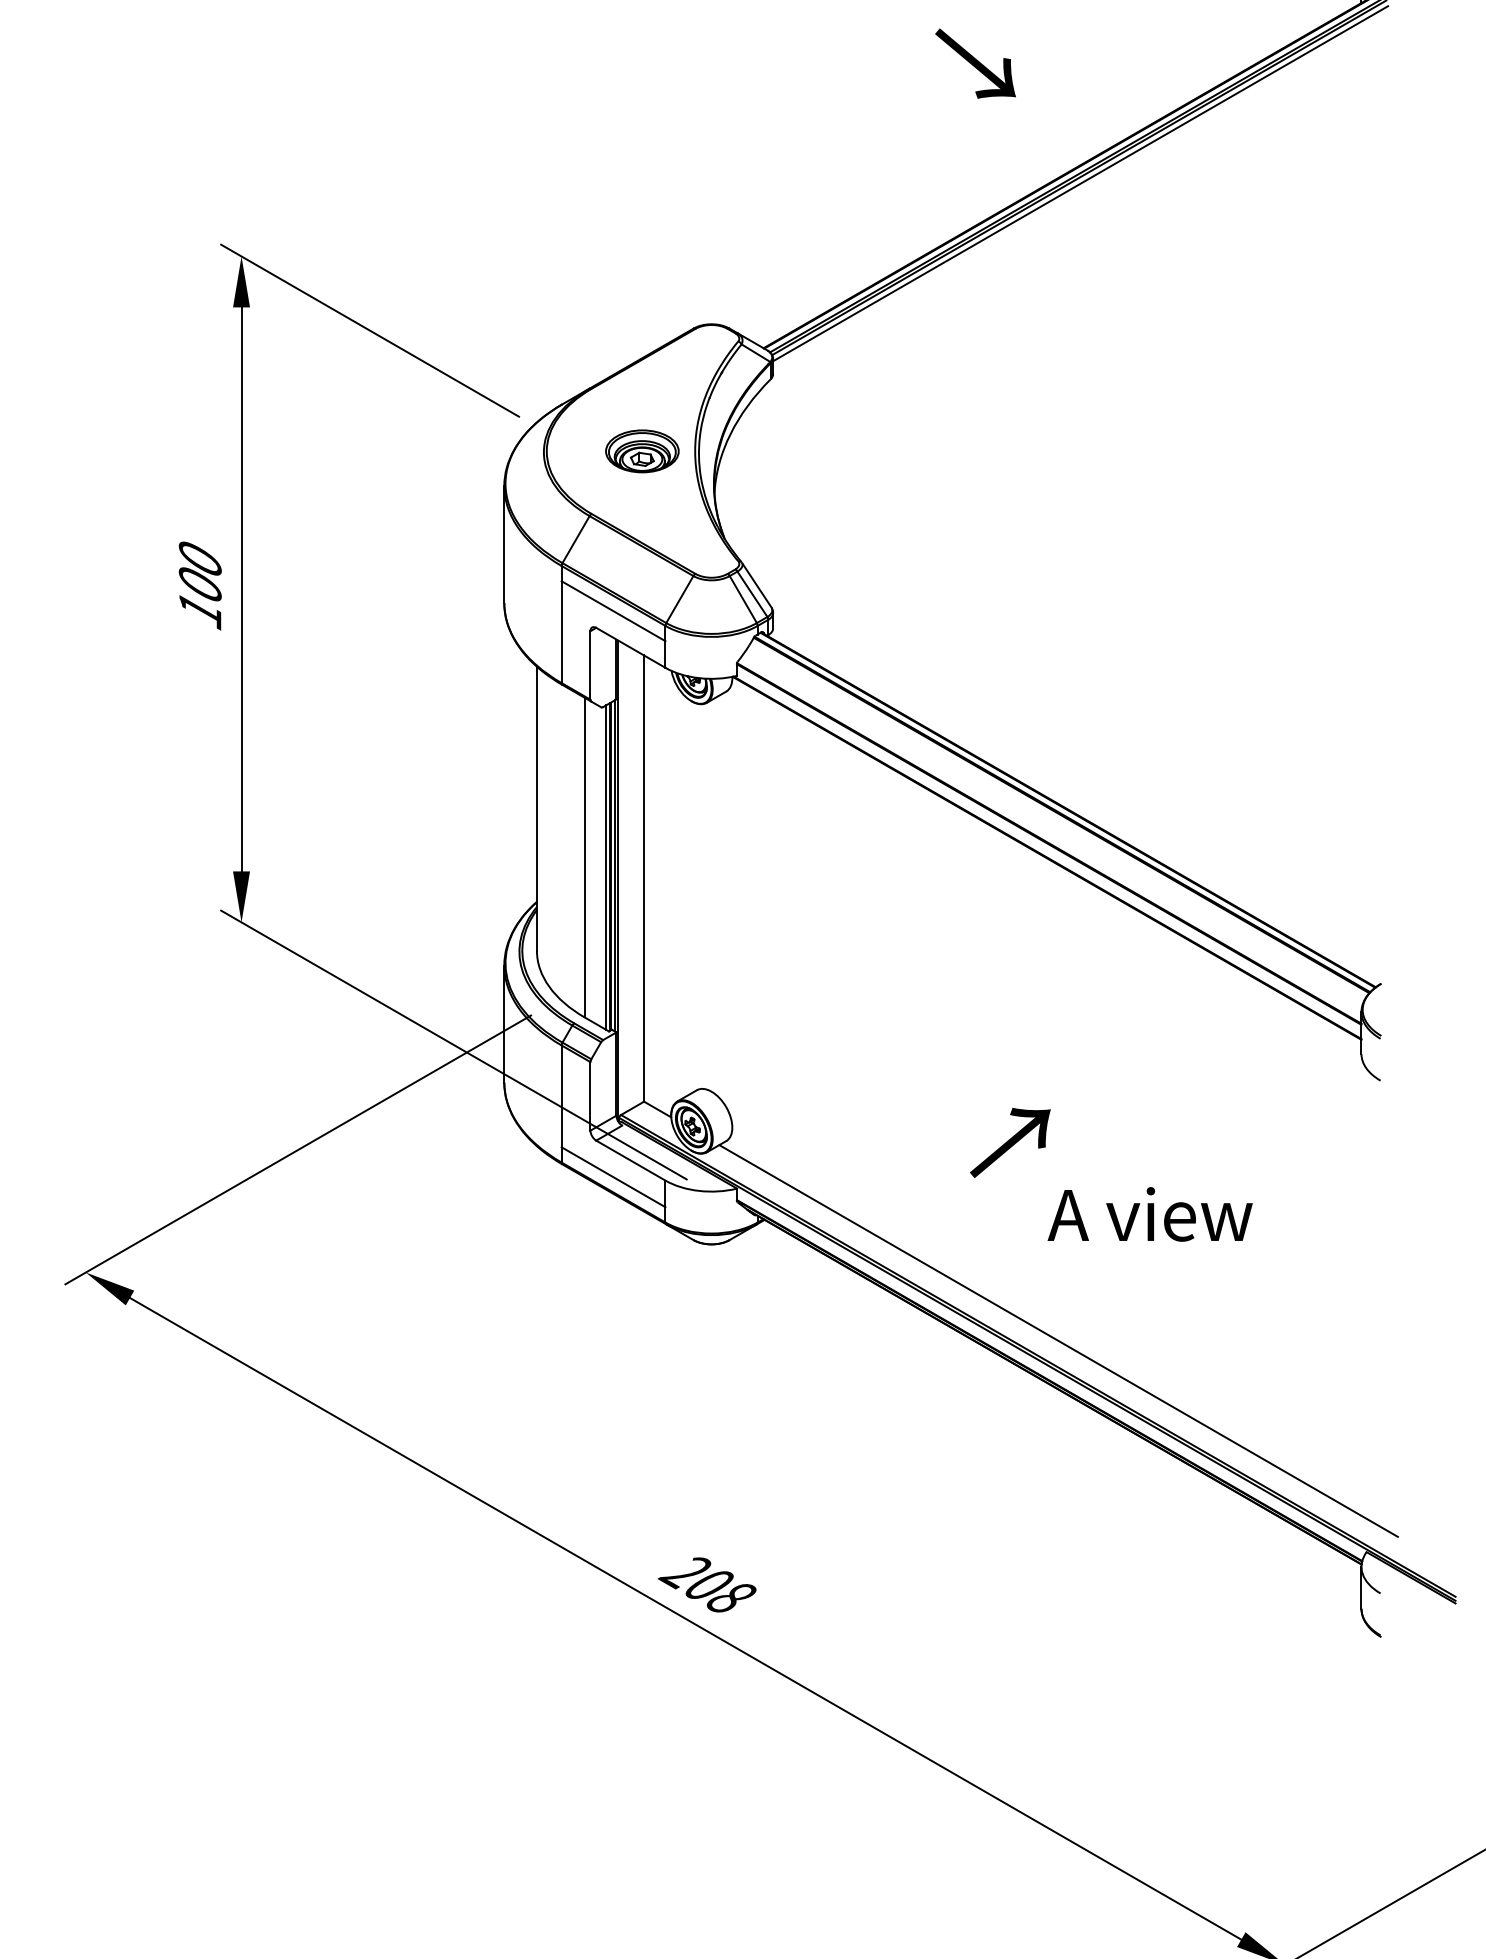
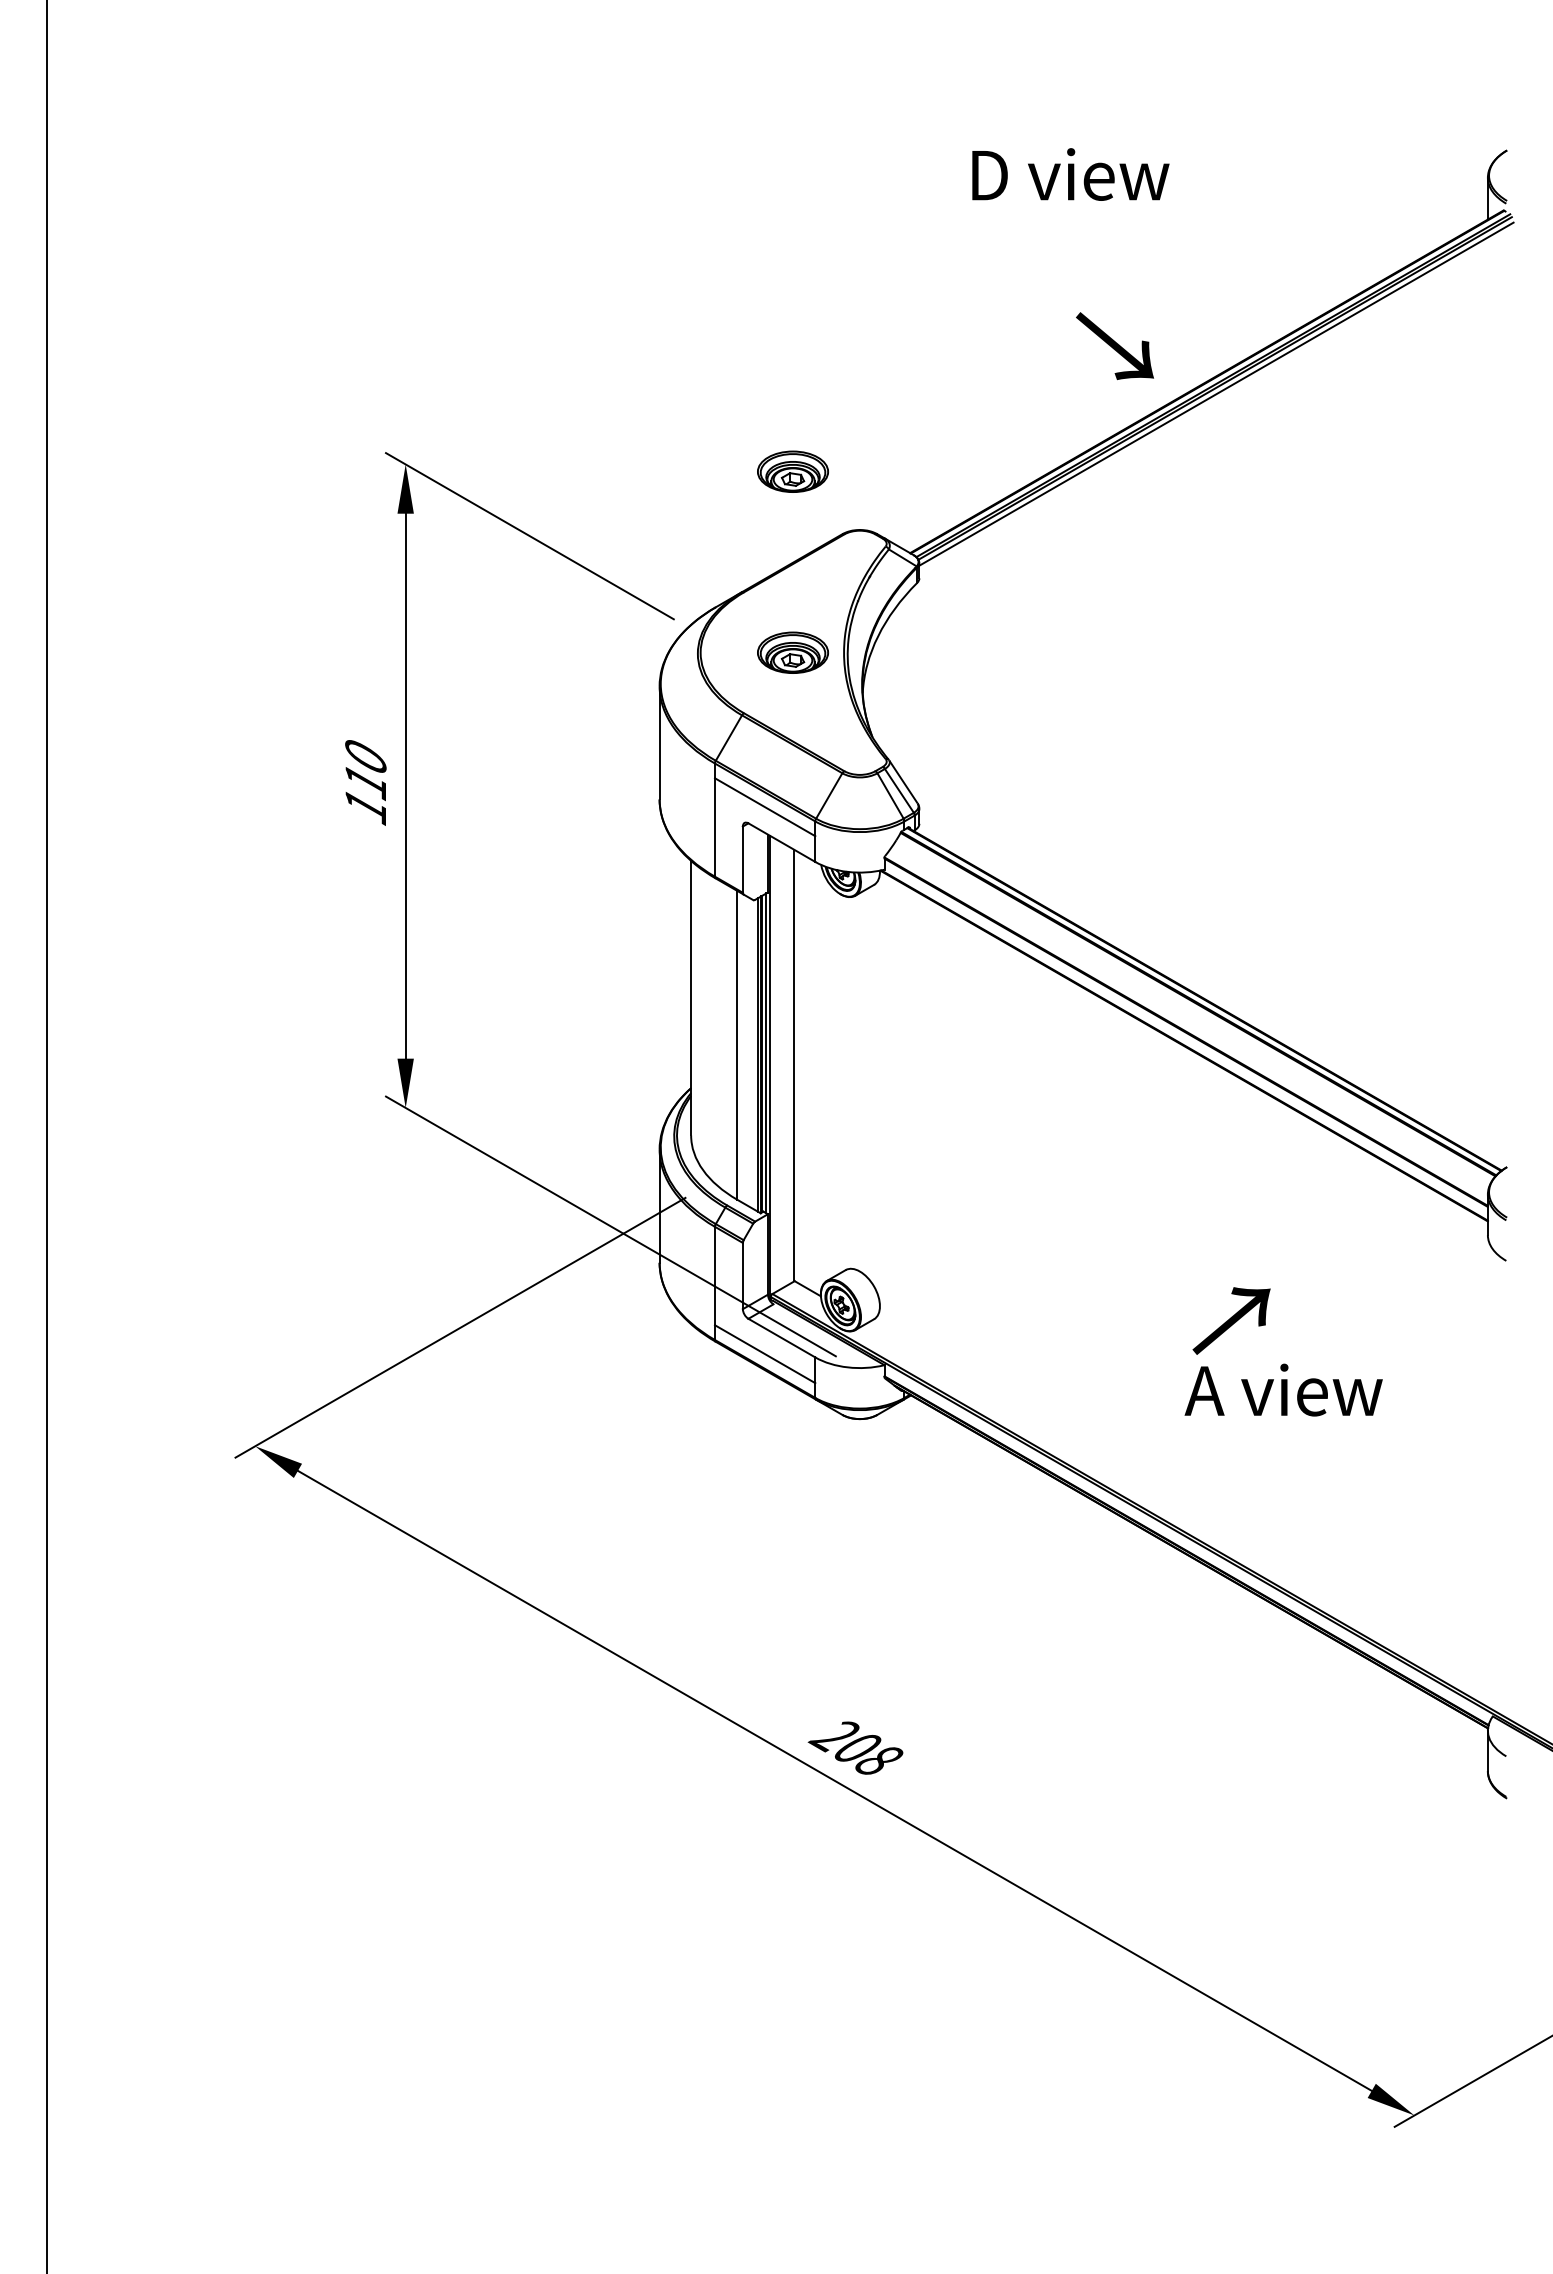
text: (975, 64) -> (1114, 346), moved
part: (641, 263) -> (792, 471), added
text: (199, 585) -> (365, 782), 100 -> 110
text: (1010, 1142) -> (1231, 1320), moved
line: (1058, 1341) -> (1195, 1512), removed

